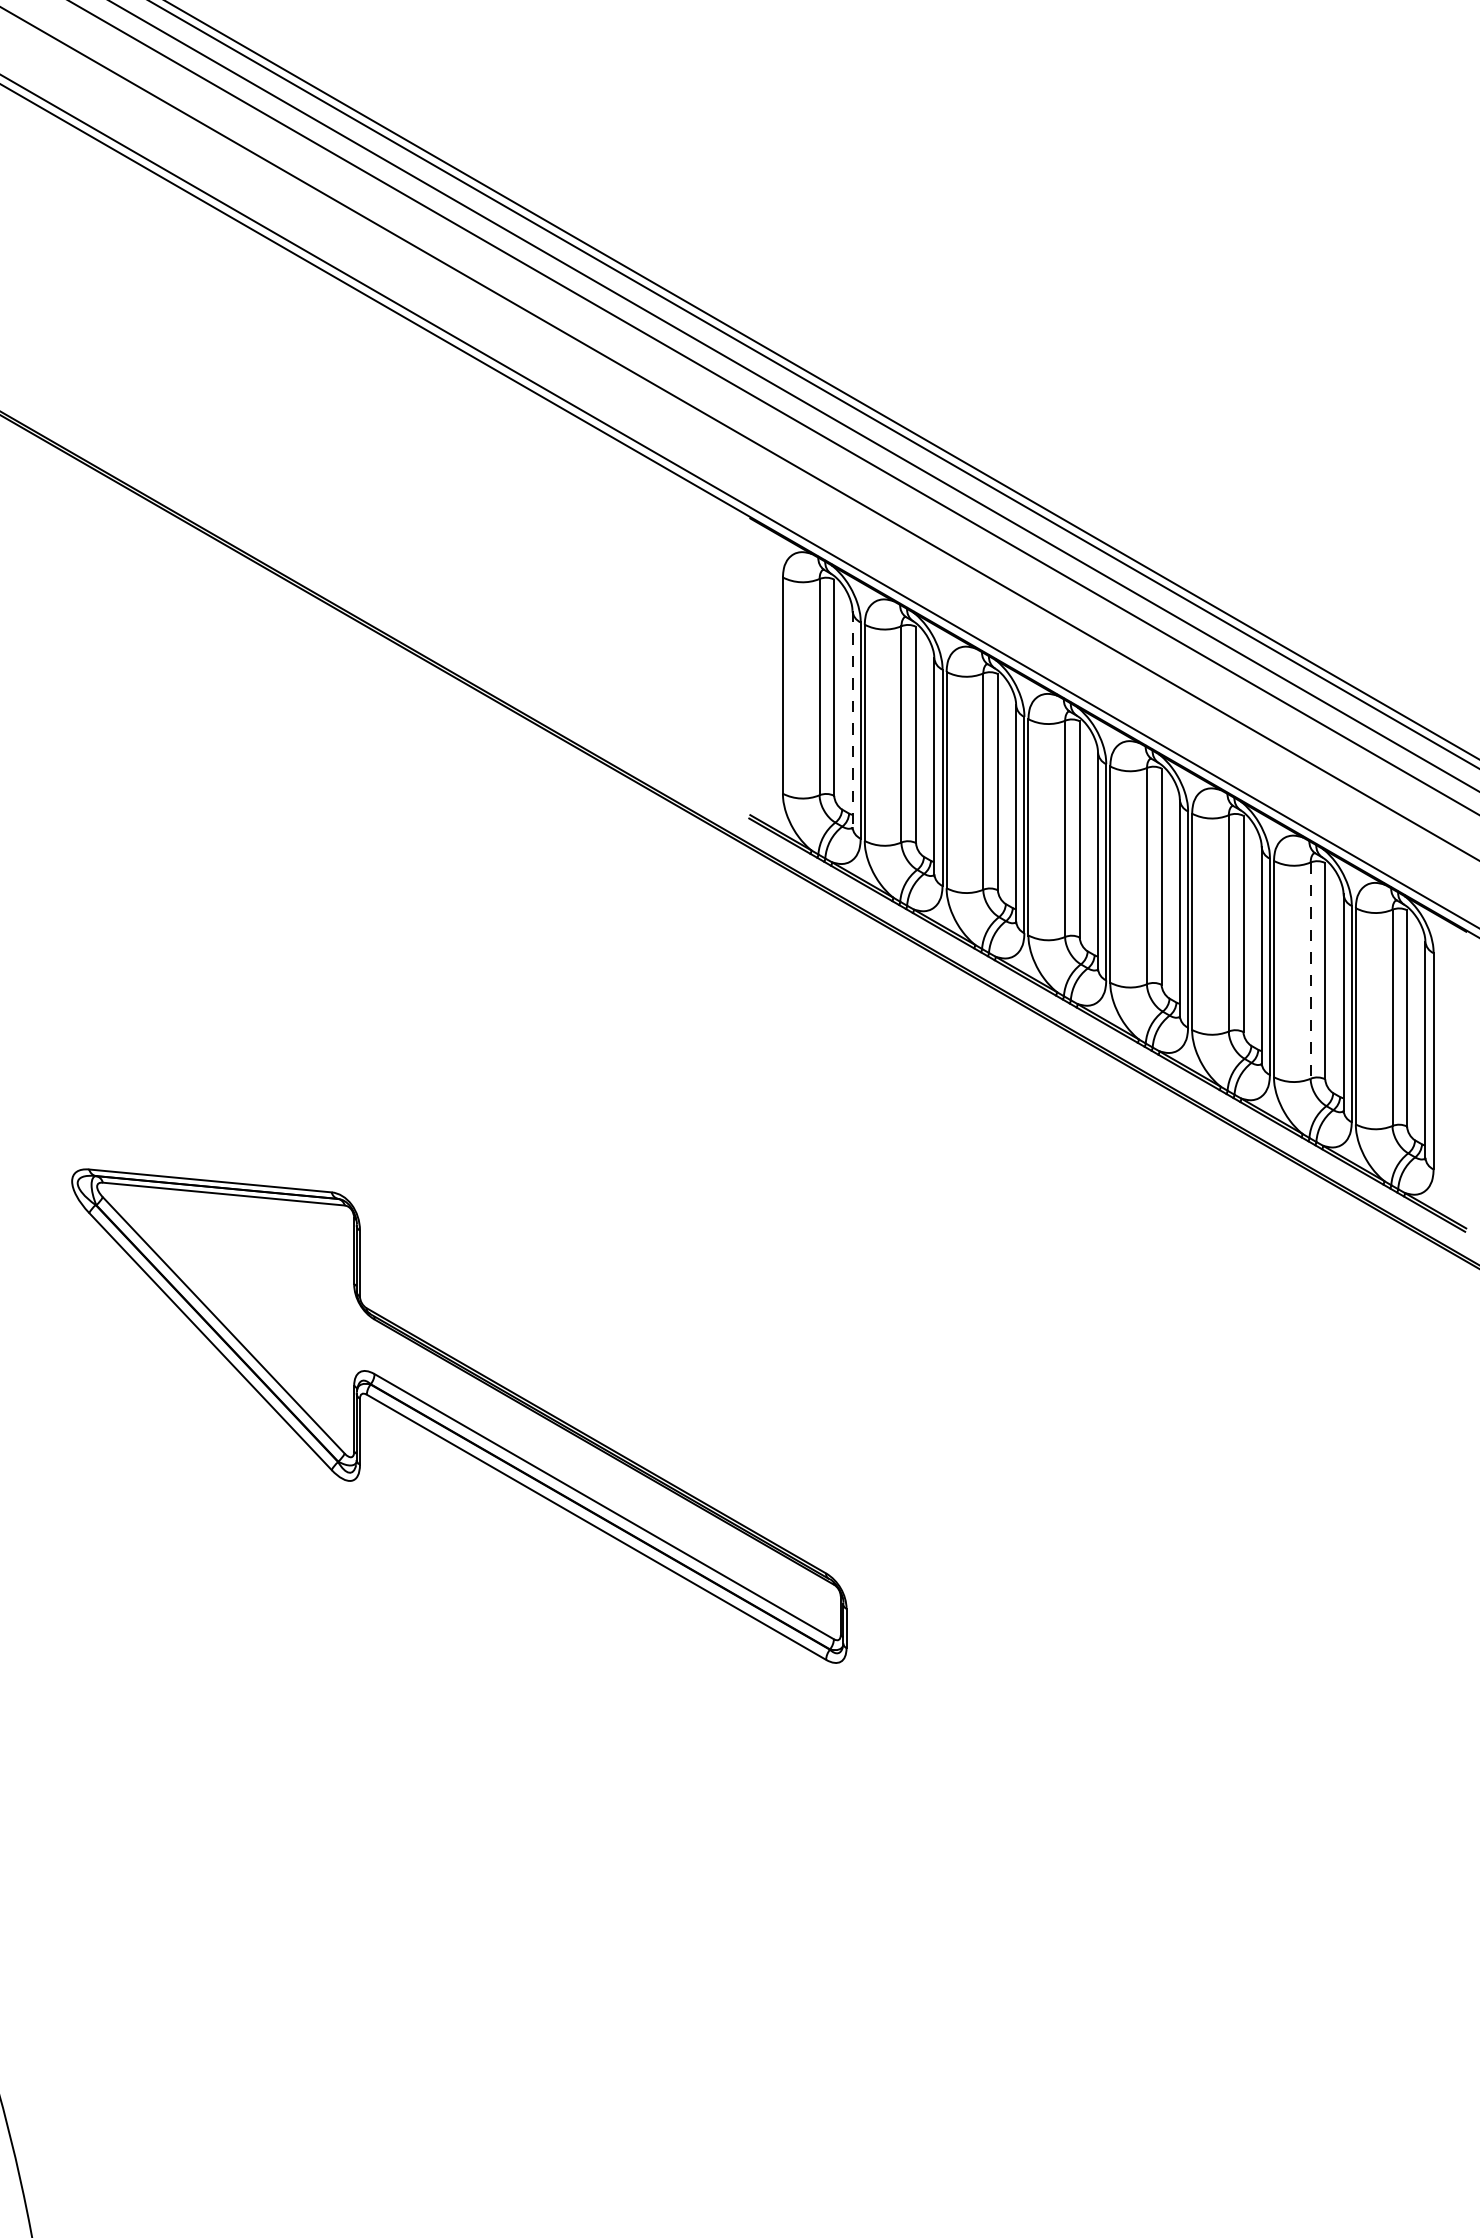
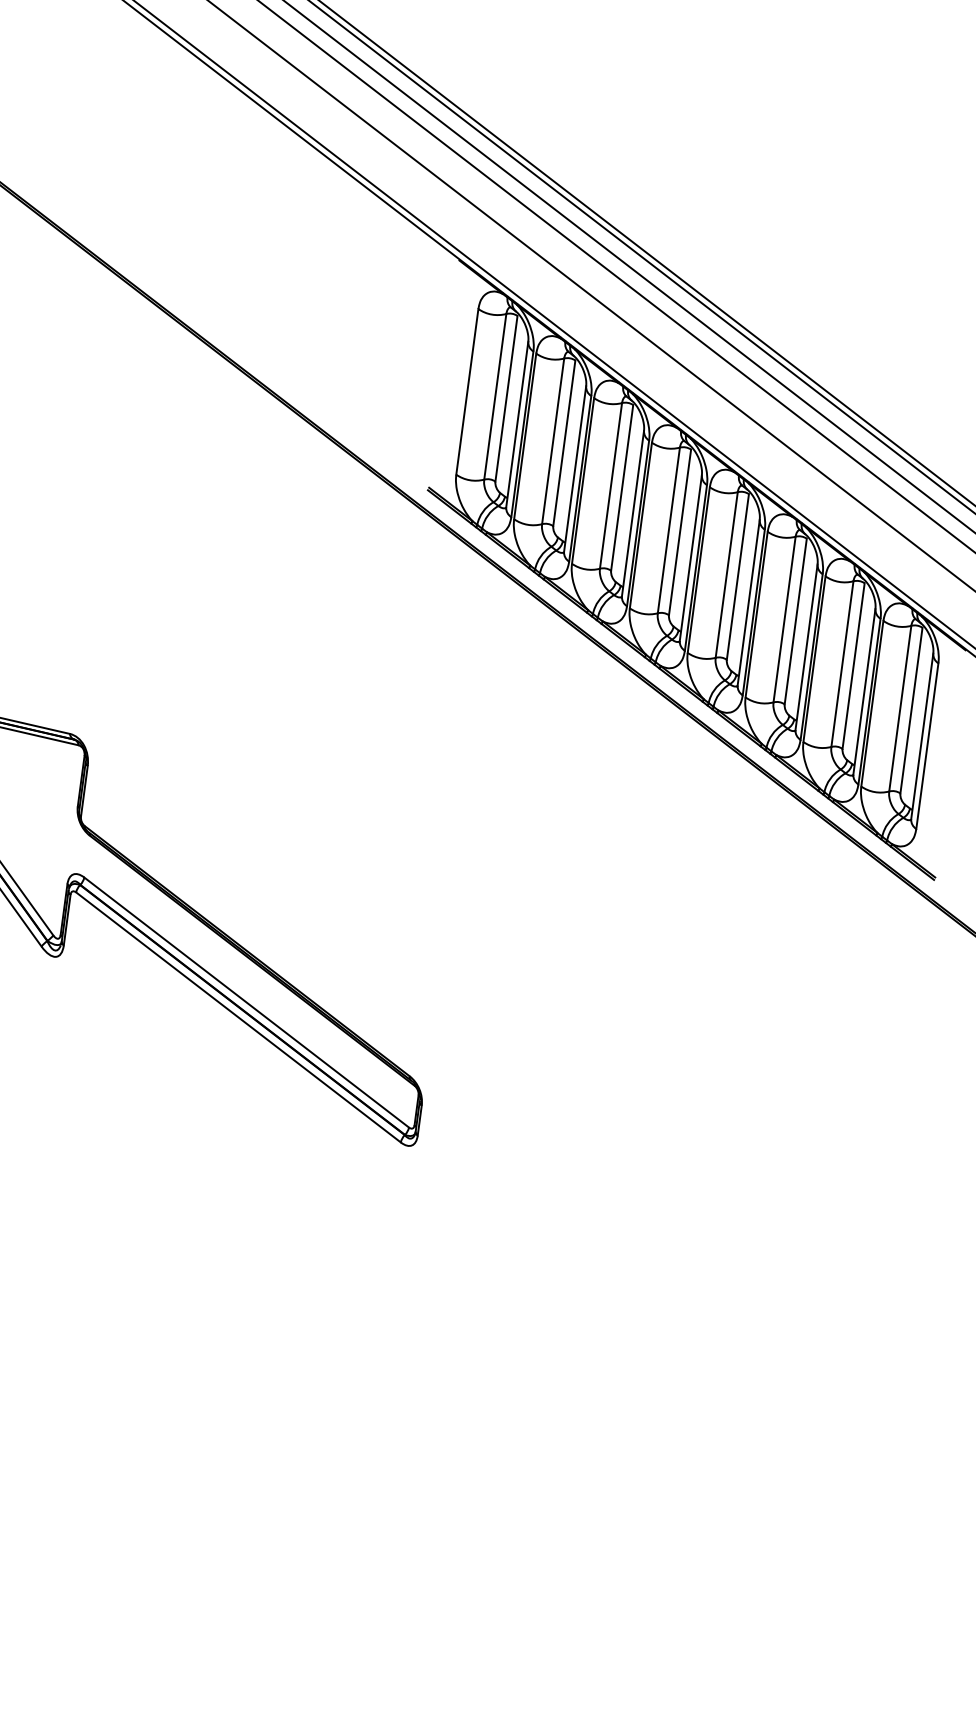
line: (852, 719) -> (517, 424), dashed -> solid
line: (1310, 971) -> (842, 664), dashed -> solid

